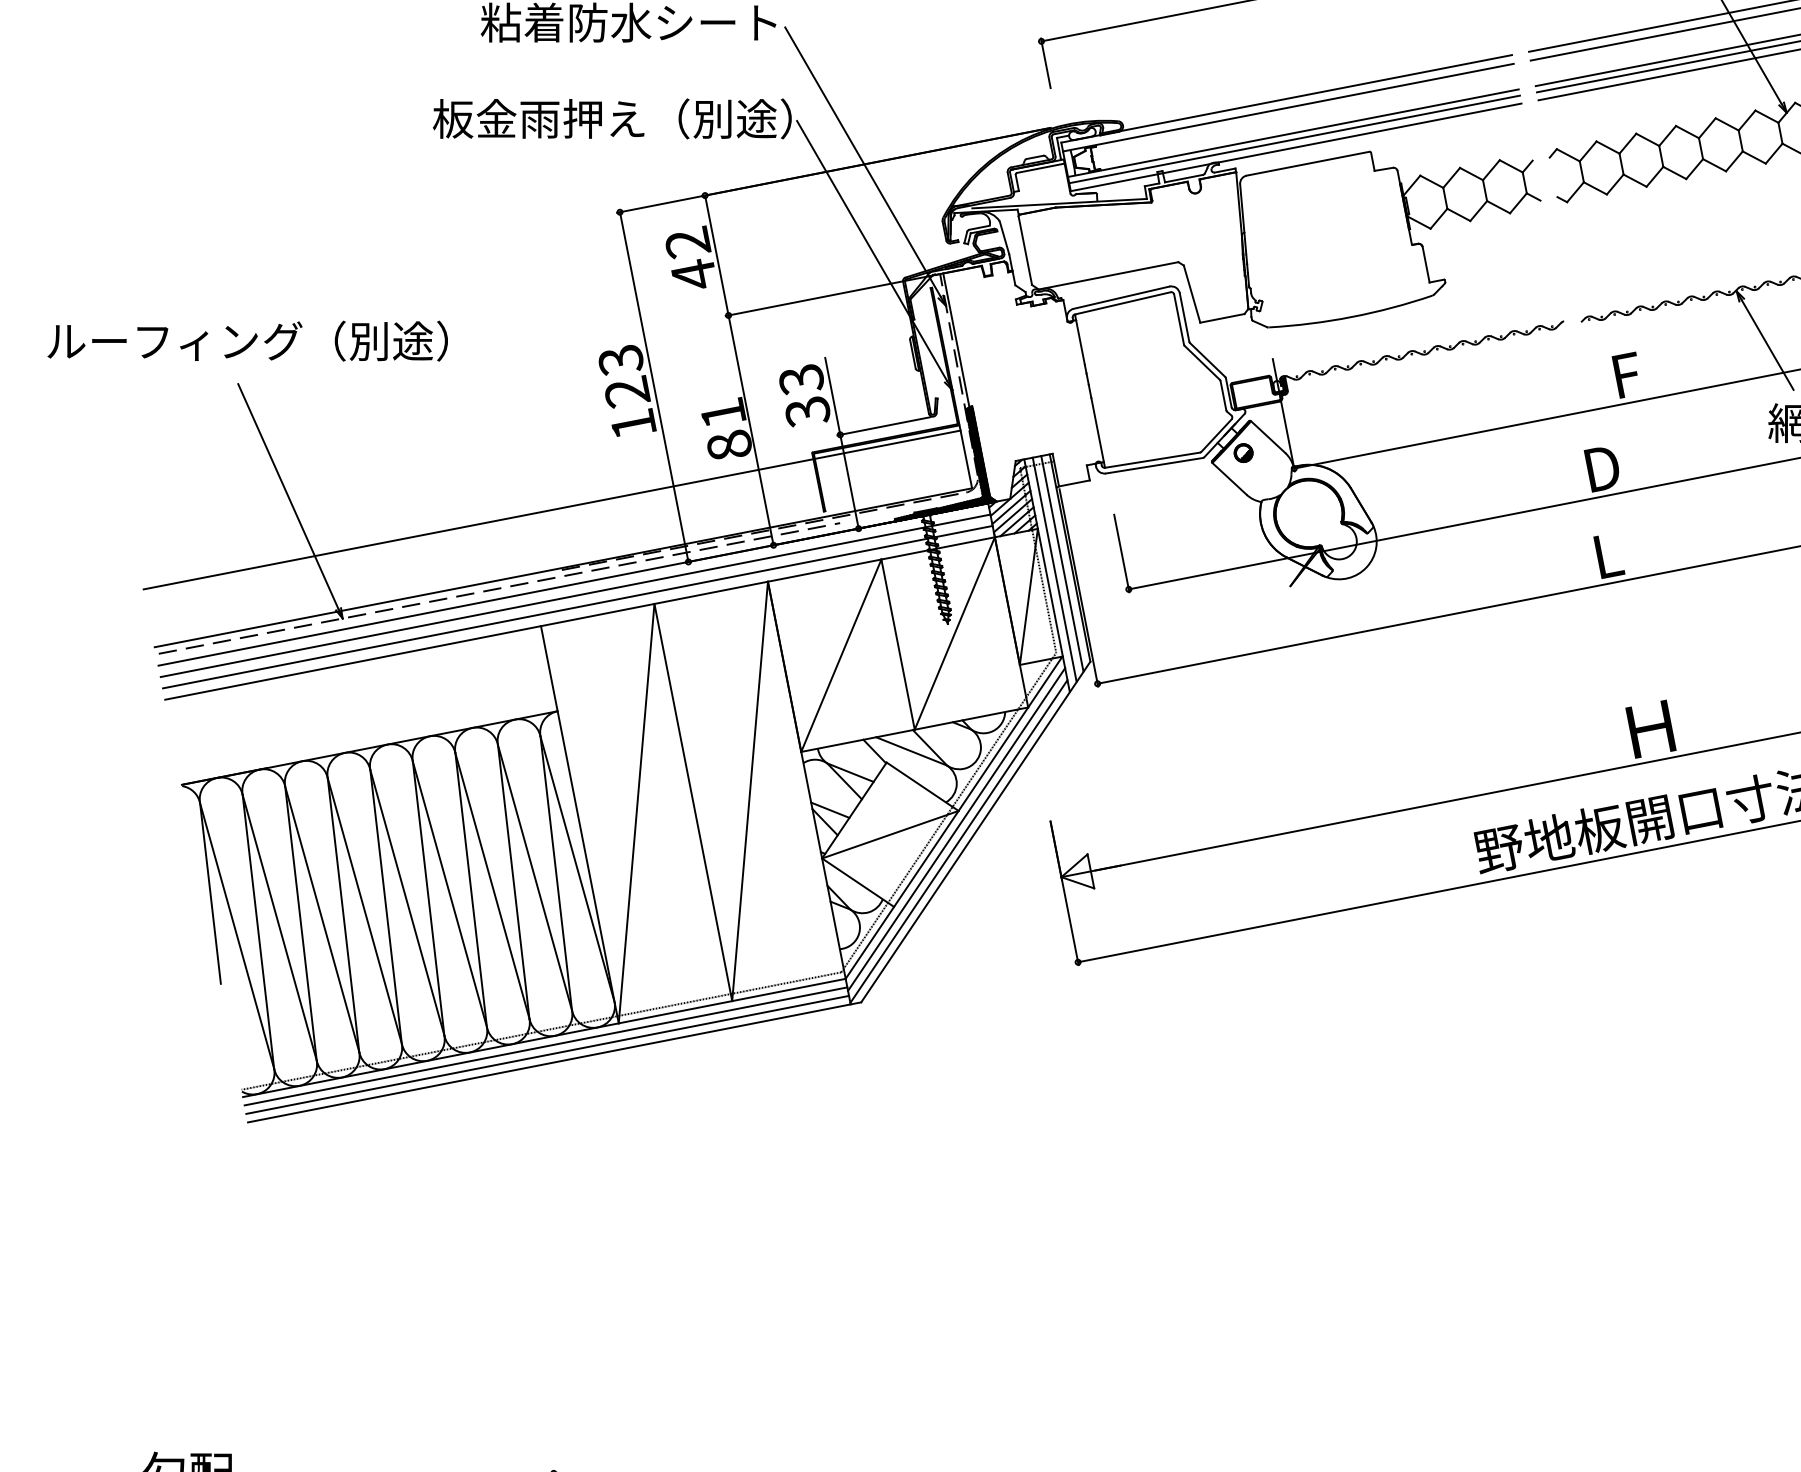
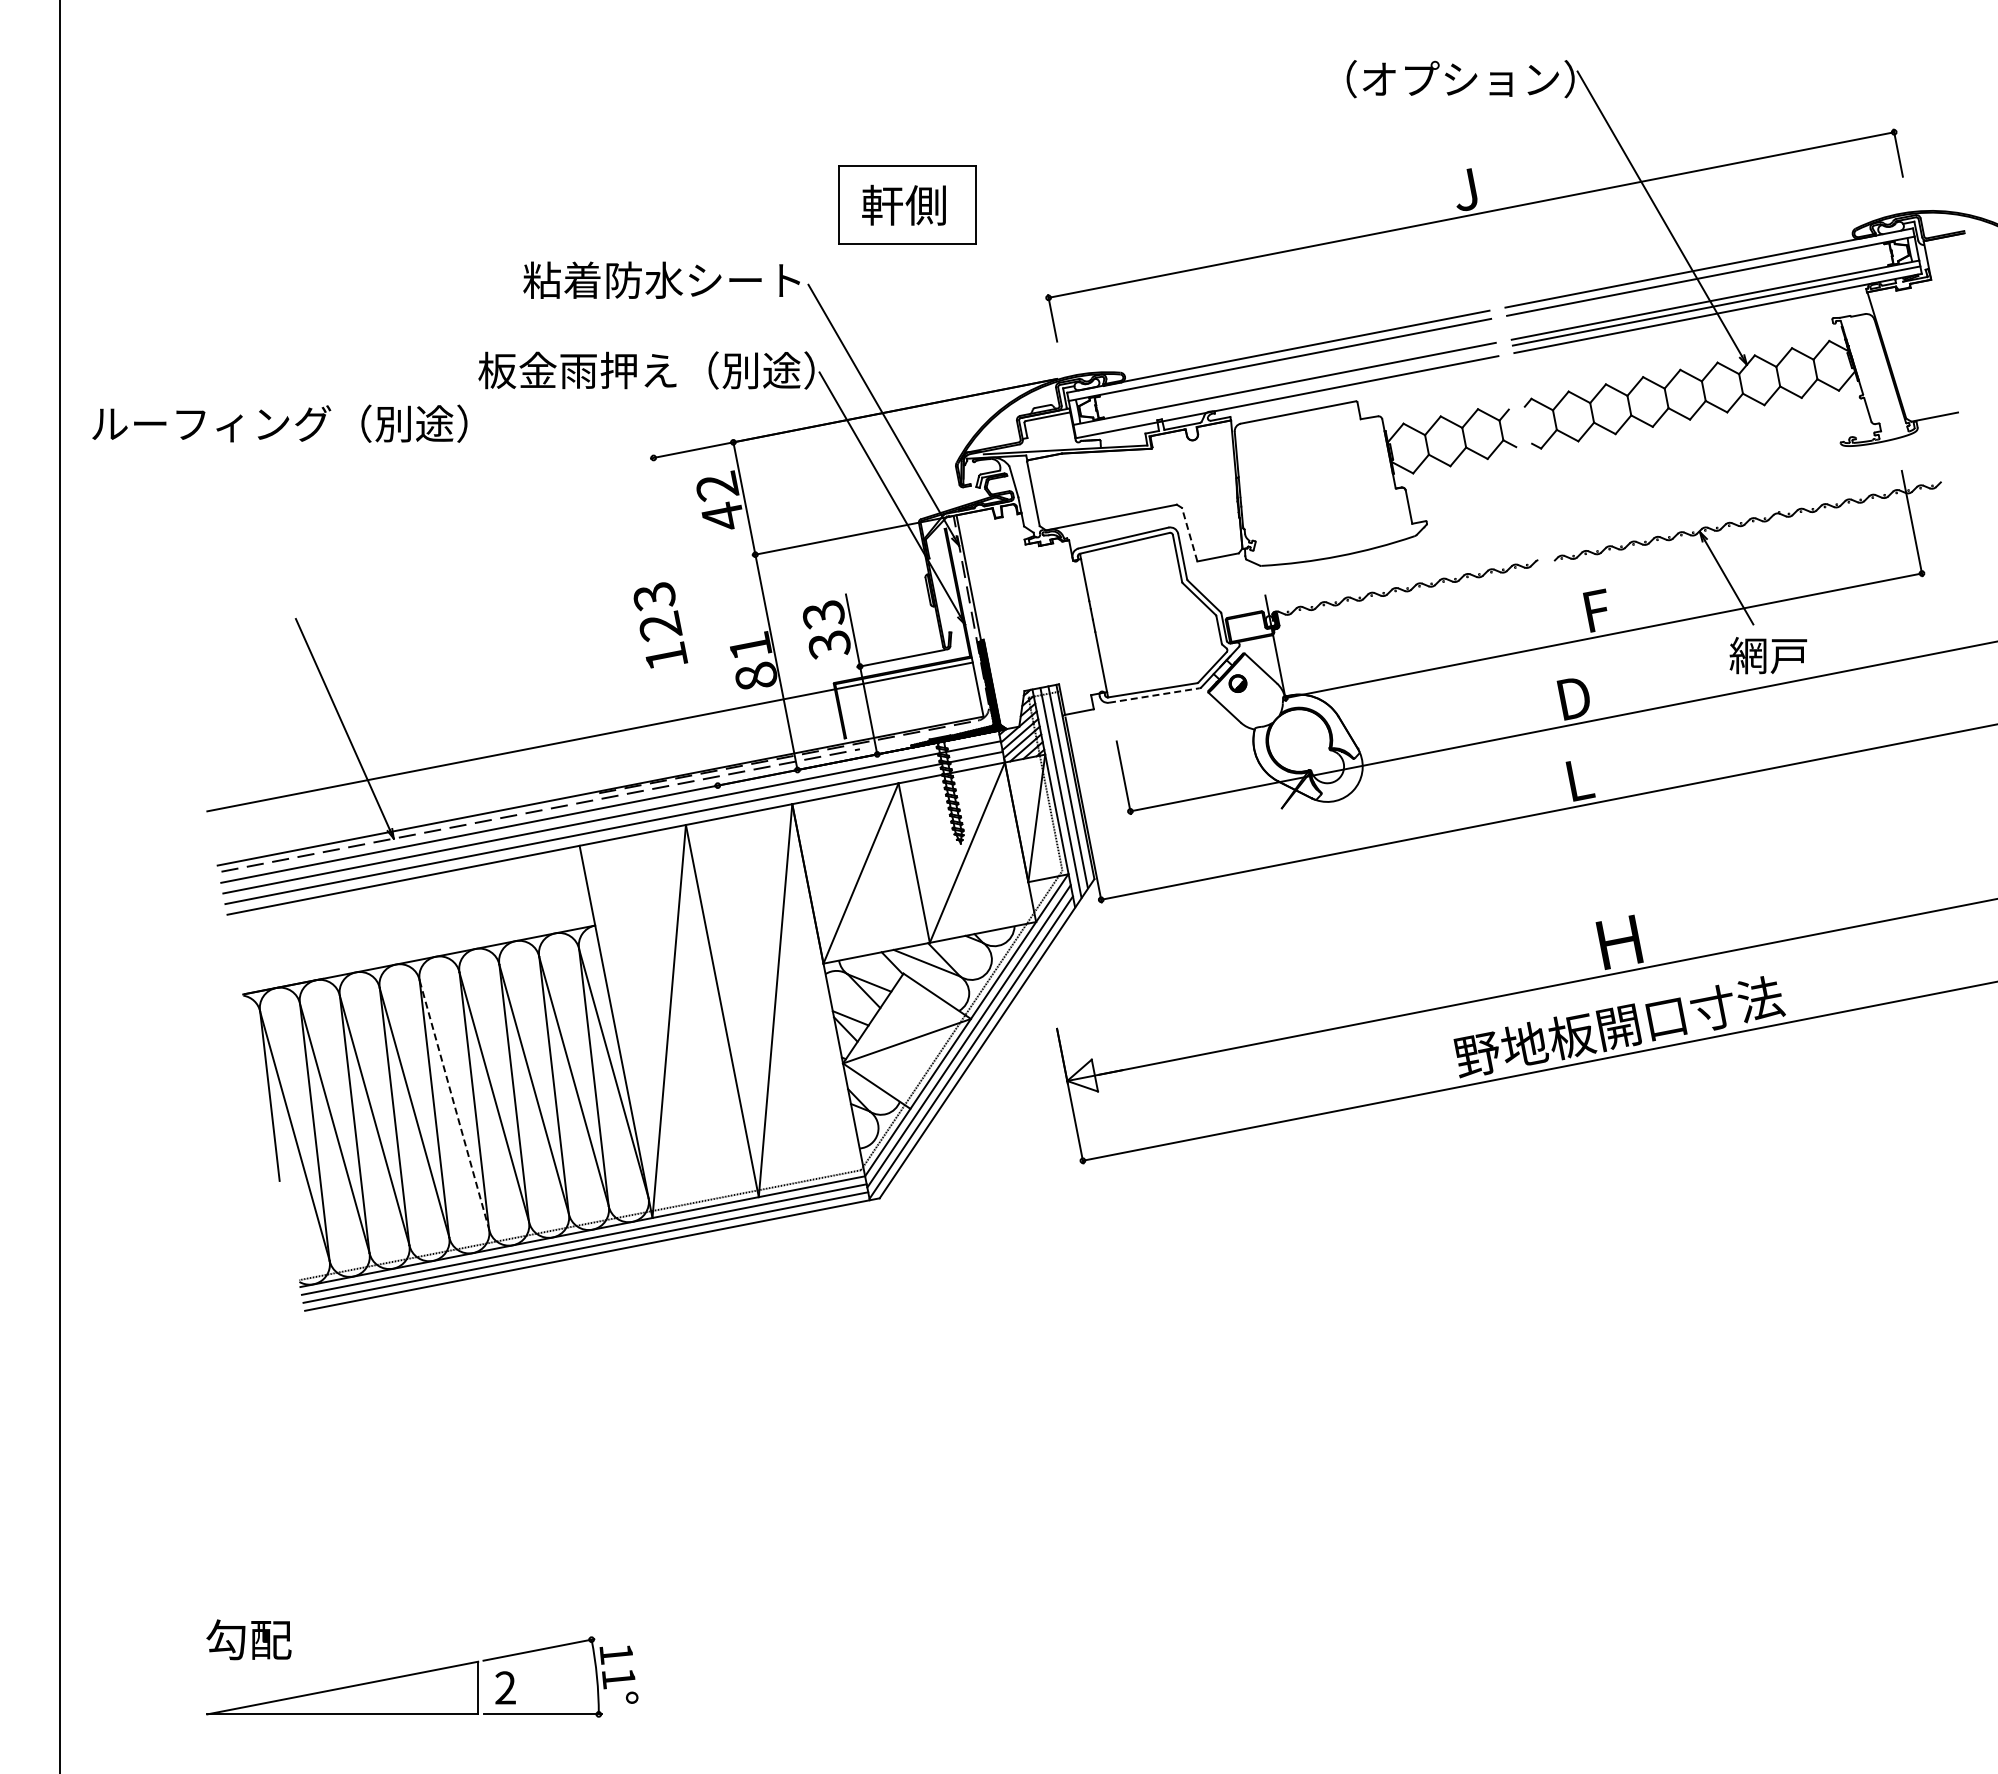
line: (1294, 139) -> (1285, 389), removed
line: (1191, 293) -> (1189, 534), solid -> dashed
text: (247, 340) -> (279, 423), moved
line: (653, 386) -> (685, 621), removed
line: (1154, 465) -> (1154, 695), solid -> dashed
line: (407, 903) -> (454, 1105), solid -> dashed

